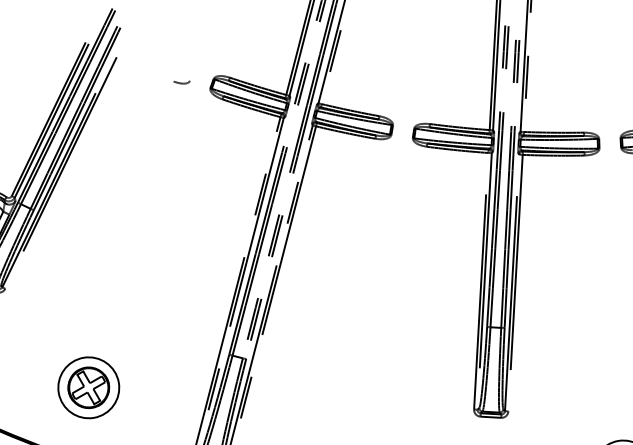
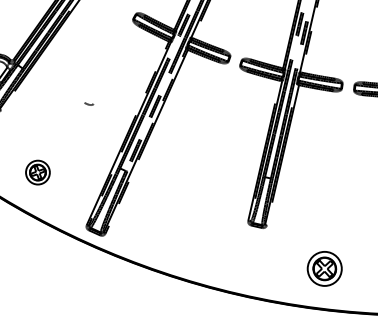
curve: (182, 81) -> (89, 103), moved
part: (87, 387) -> (37, 172), size x0.7

